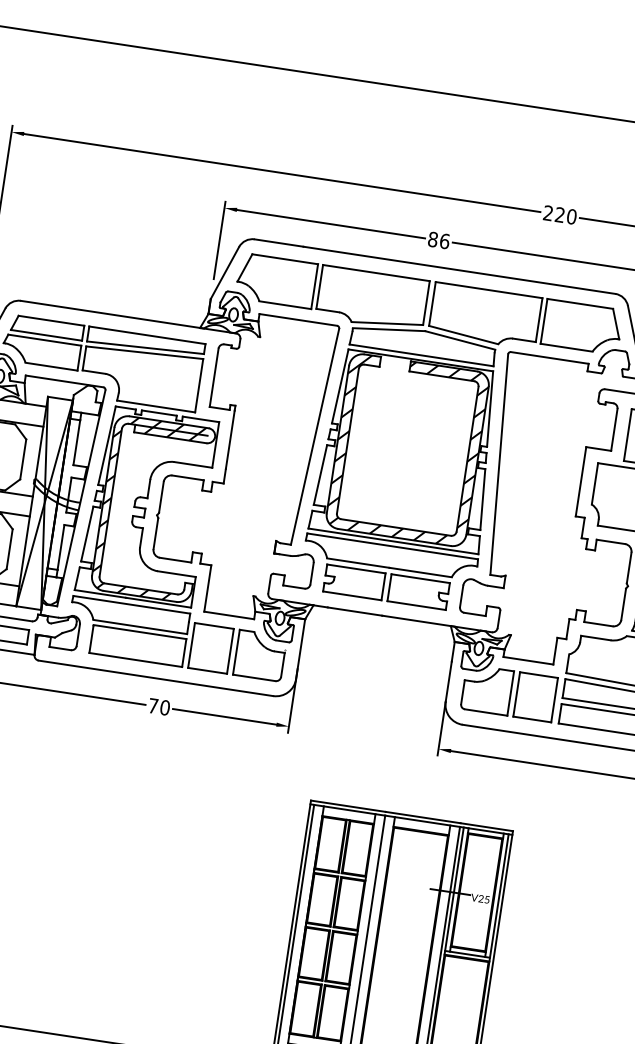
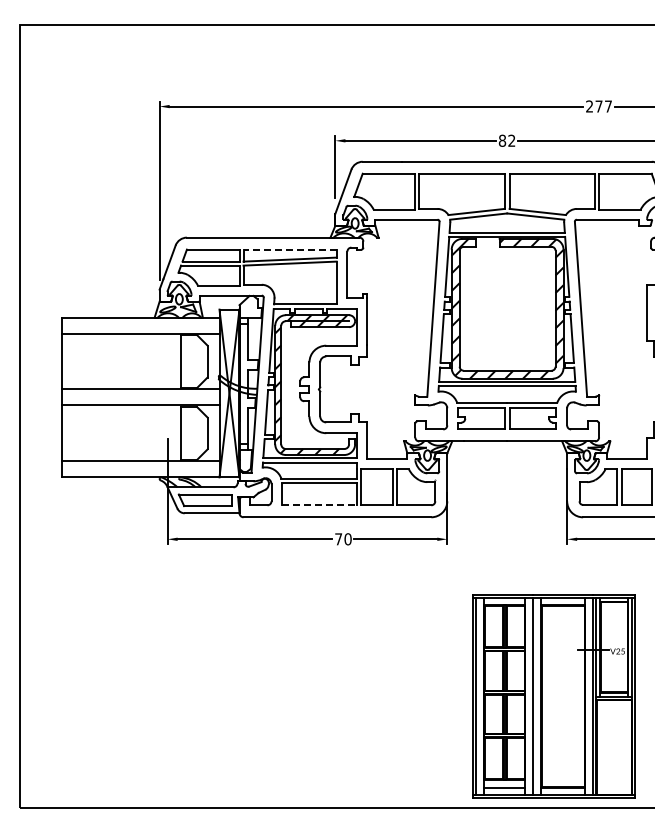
text: (565, 215) -> (603, 106), 220 -> 277
text: (444, 240) -> (511, 140), 86 -> 82
line: (147, 335) -> (290, 249), solid -> dashed
line: (135, 660) -> (319, 505), solid -> dashed

